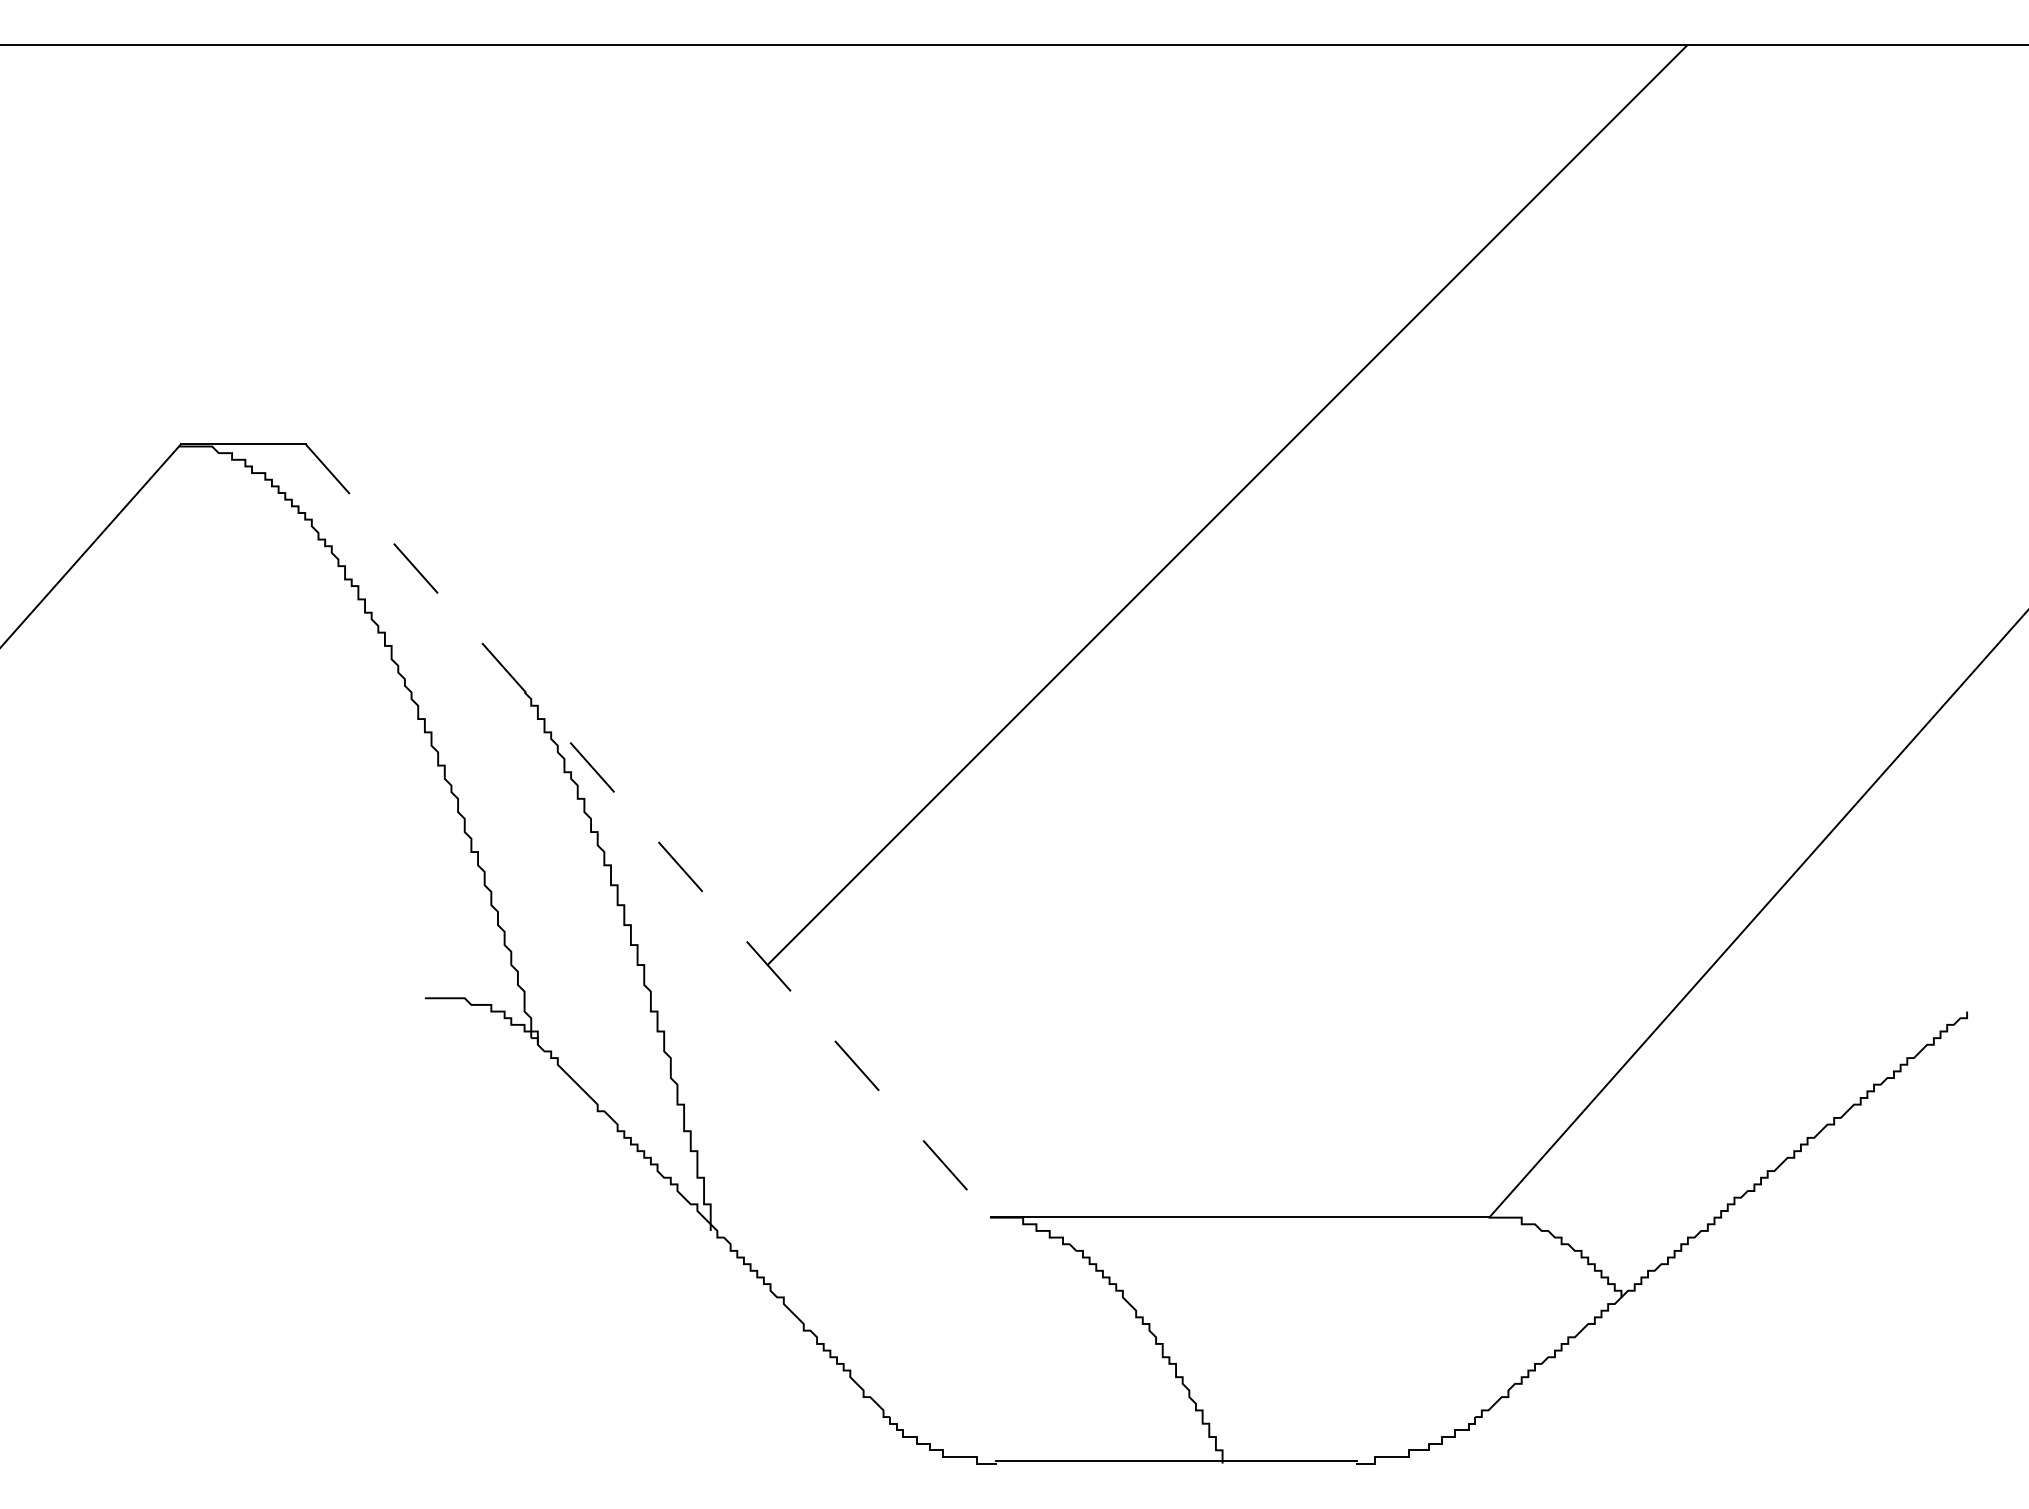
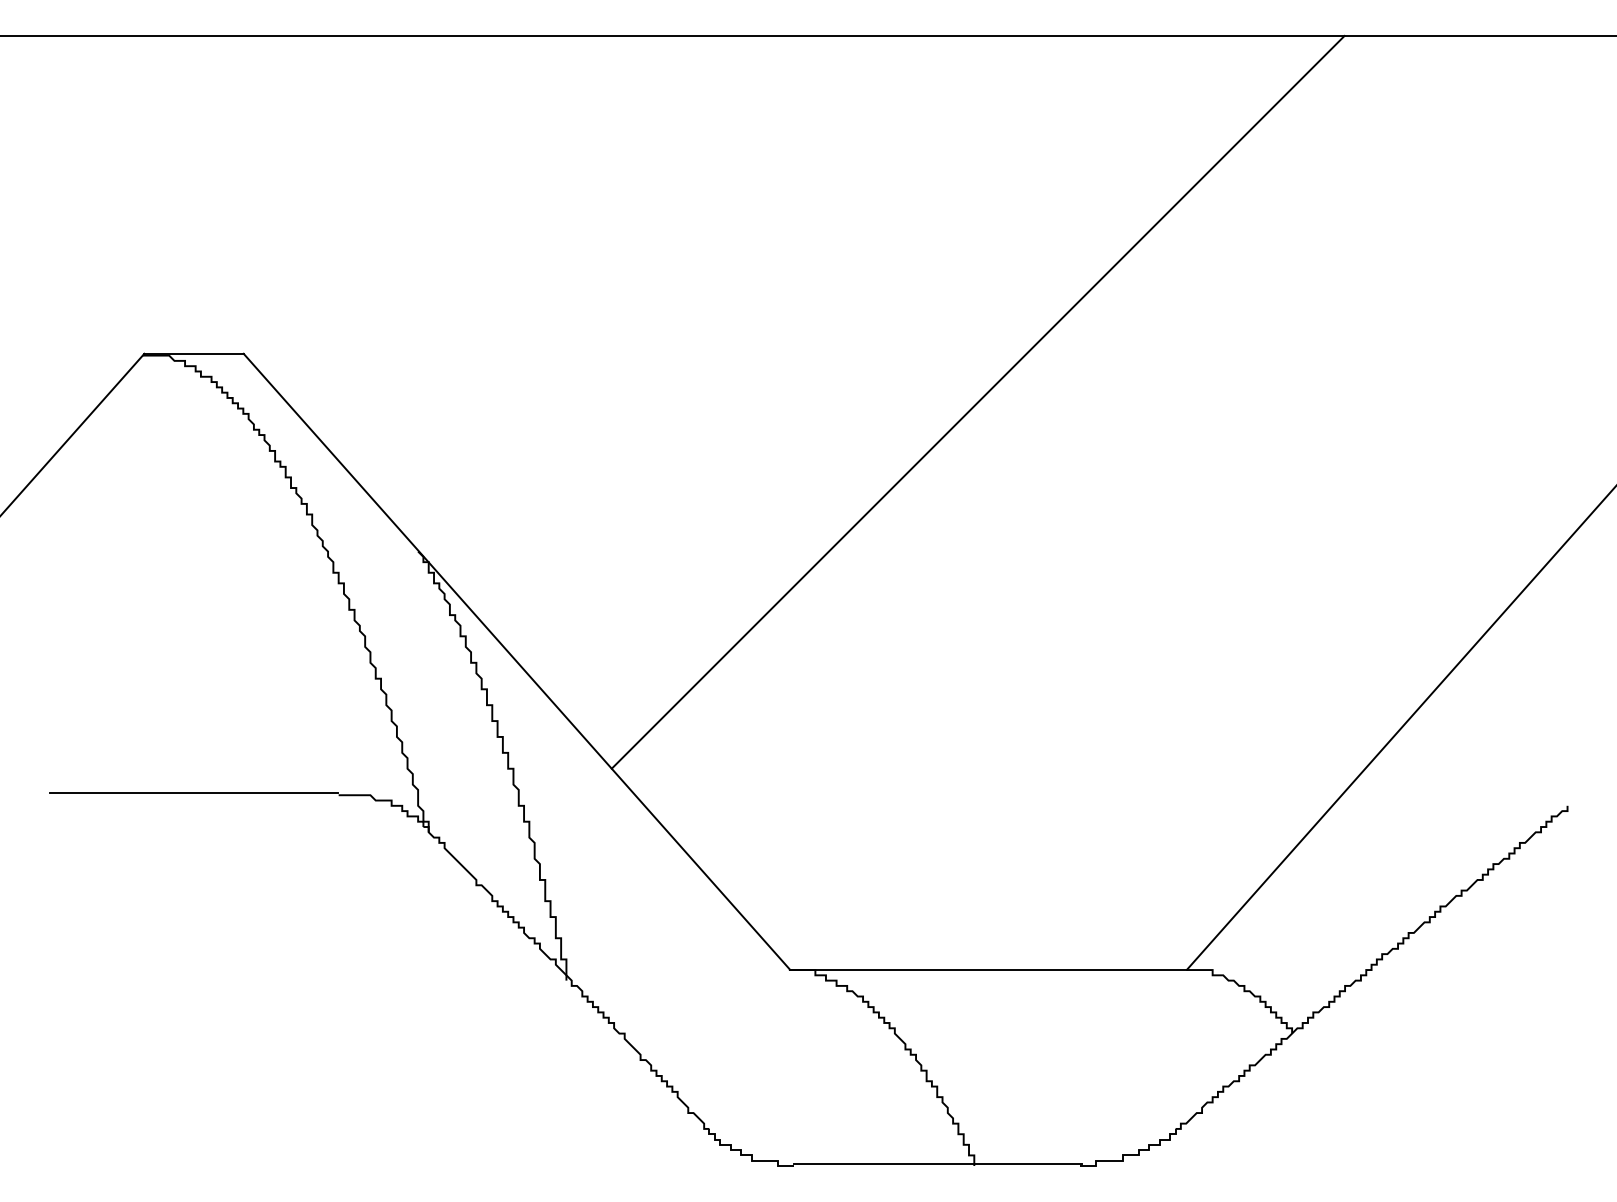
line: (648, 830) -> (516, 661), dashed -> solid
line: (242, 996) -> (193, 793), added

